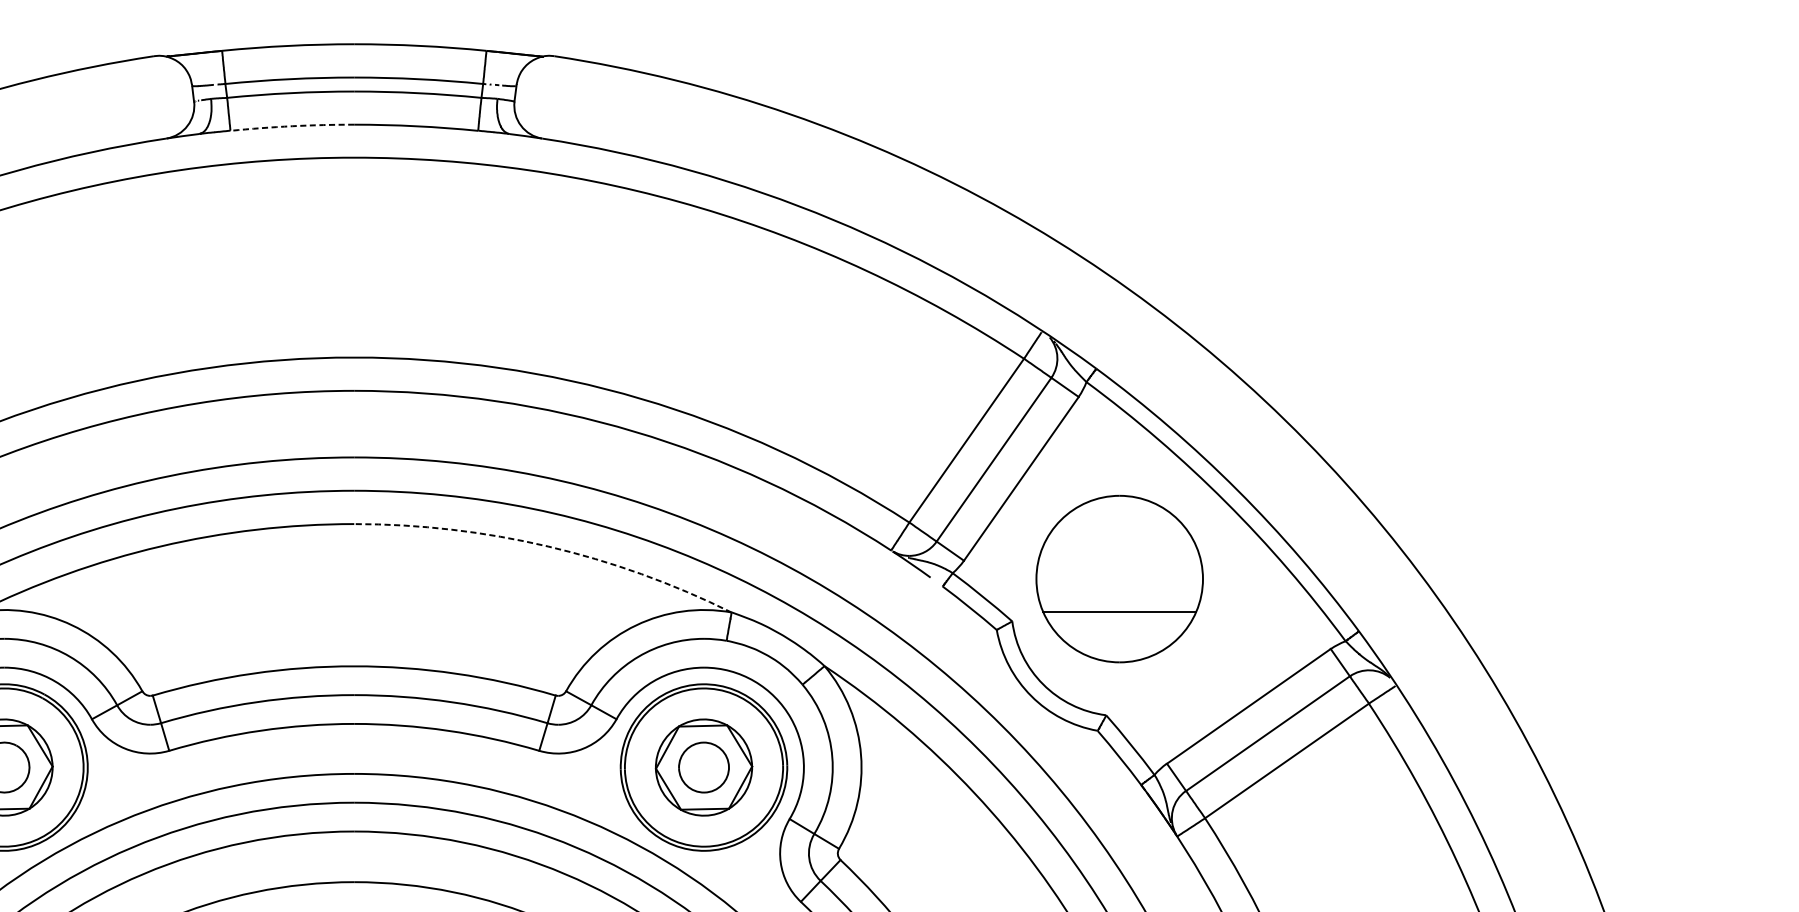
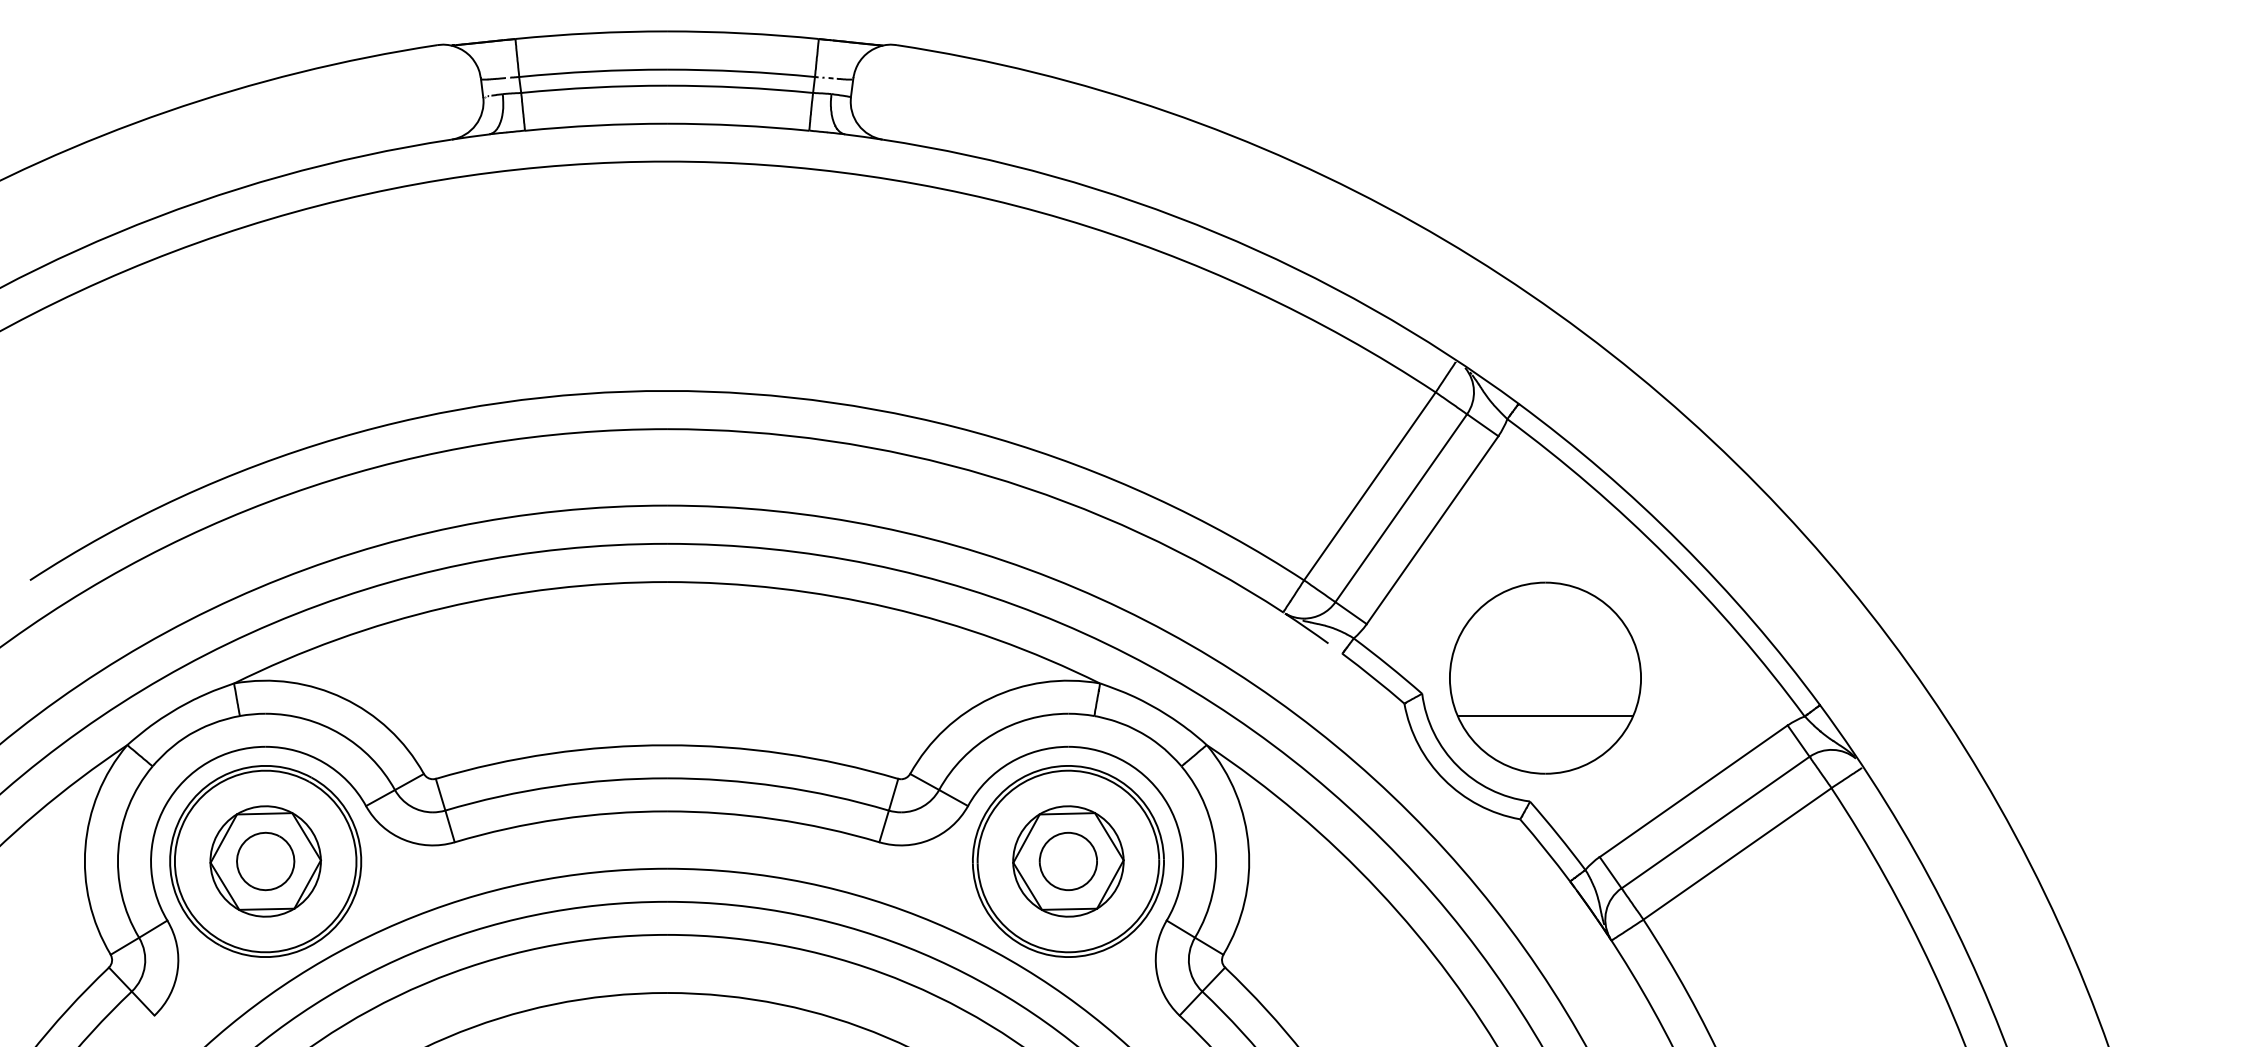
arc: (291, 126) -> (595, 125), dashed -> solid
arc: (548, 546) -> (889, 607), dashed -> solid
part: (1119, 578) -> (1545, 677), moved

